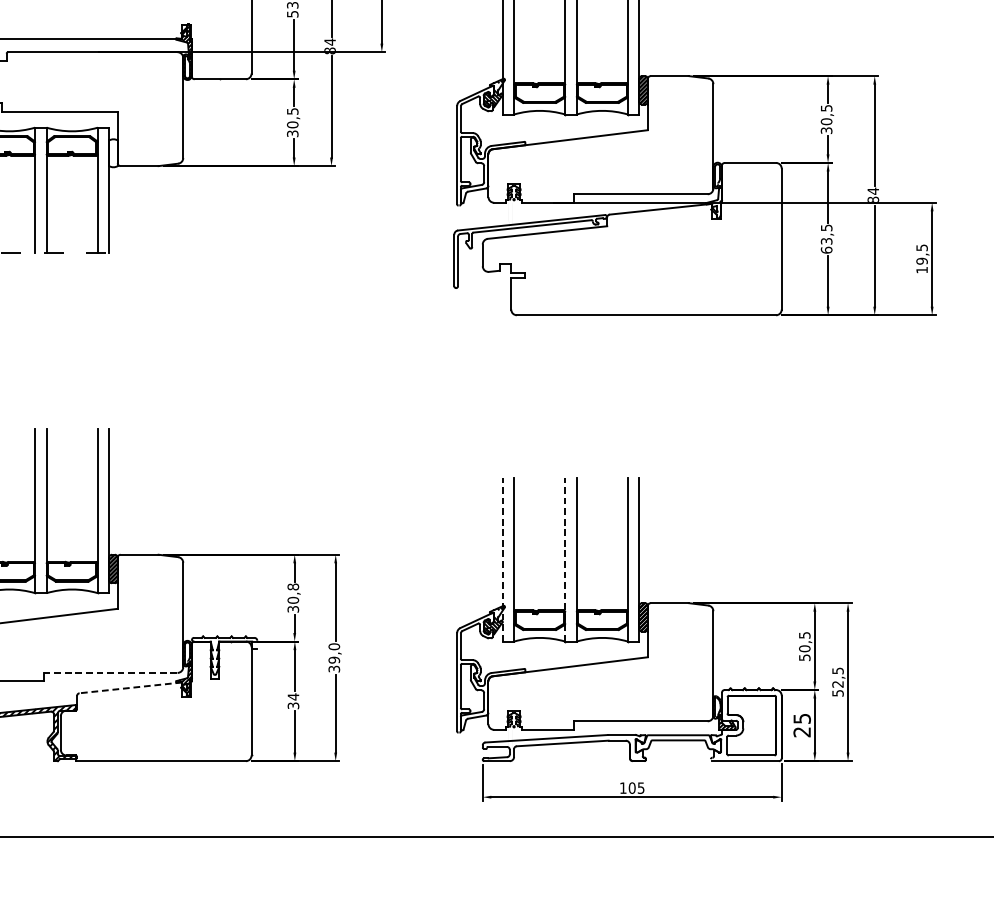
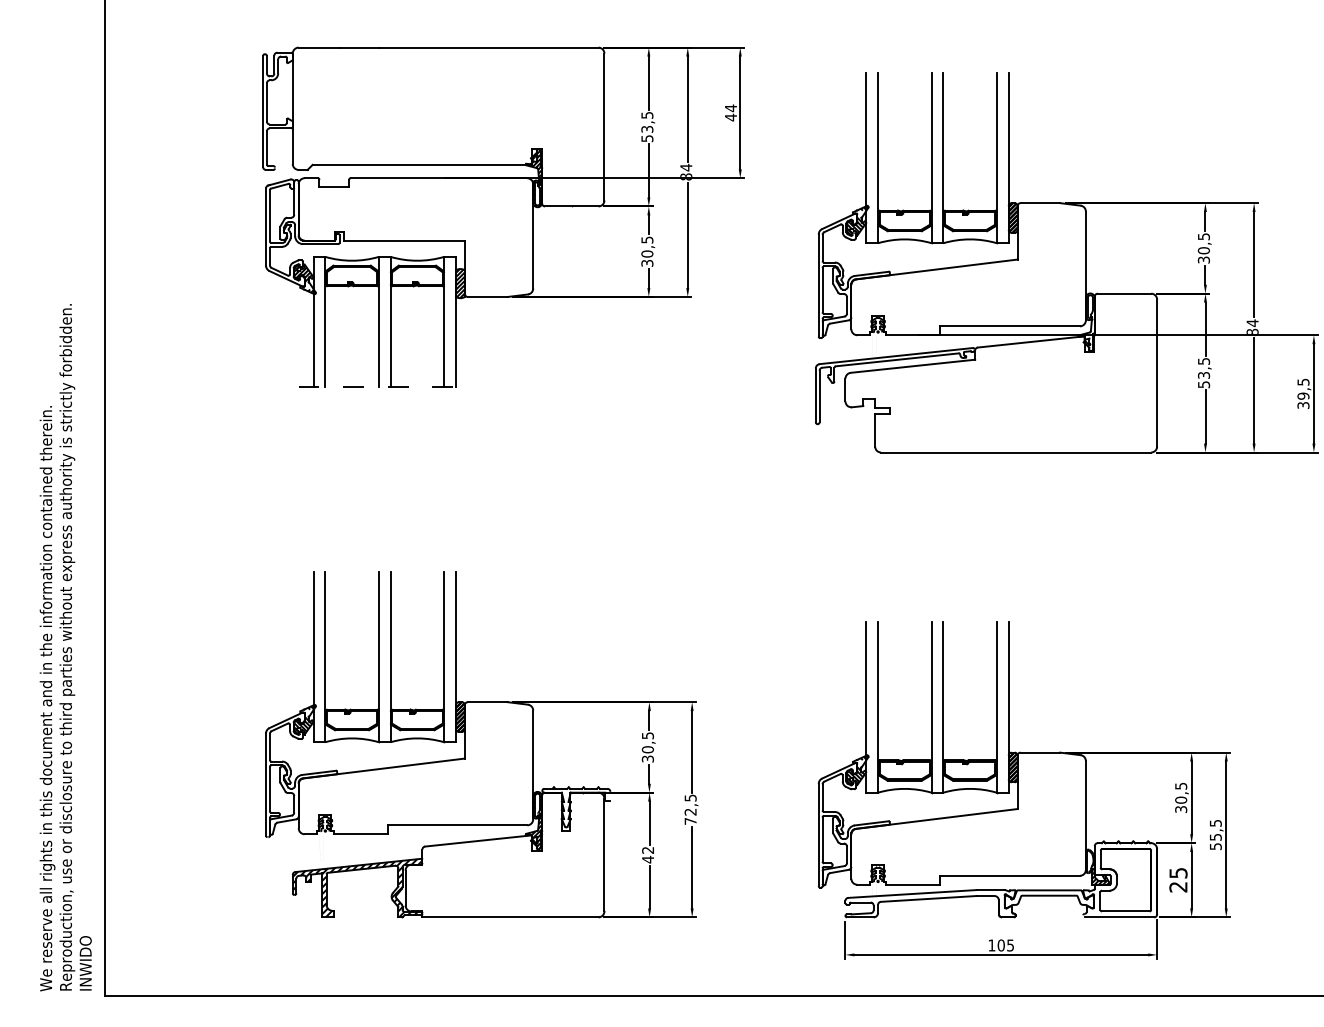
hatch: (113, 153) -> (460, 283), added
text: (826, 250) -> (1203, 384), 63,5 -> 53,5
text: (922, 270) -> (1303, 405), 19,5 -> 39,5
line: (502, 558) -> (866, 706), dashed -> solid
line: (565, 558) -> (931, 706), dashed -> solid
text: (292, 586) -> (647, 735), 30,8 -> 30,5
text: (334, 657) -> (690, 809), 39,0 -> 72,5
text: (804, 657) -> (1180, 809), 50,5 -> 30,5
line: (110, 673) -> (457, 825), dashed -> solid
text: (837, 684) -> (1215, 837), 52,5 -> 55,5
line: (130, 687) -> (478, 840), dashed -> solid
text: (293, 700) -> (648, 854), 34 -> 42

